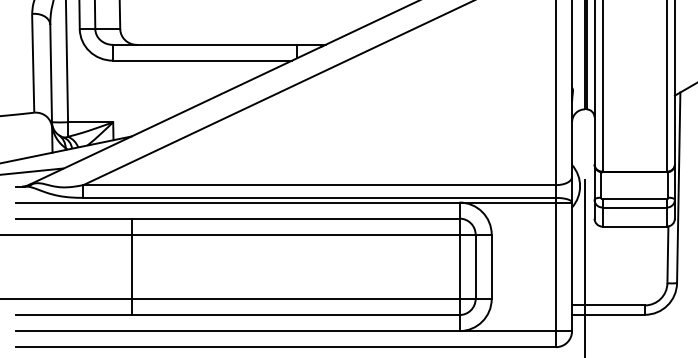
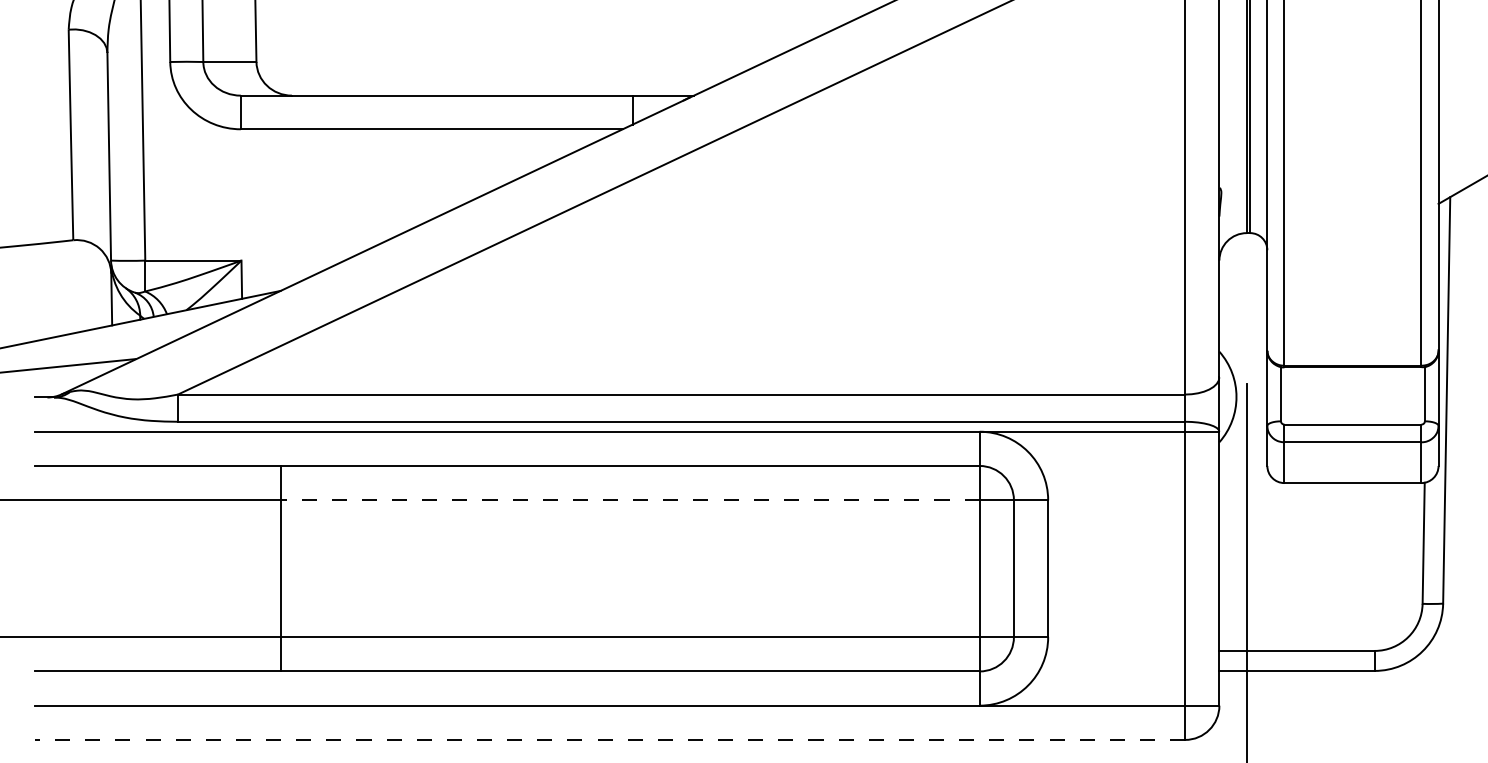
line: (295, 234) -> (629, 499), solid -> dashed
line: (286, 347) -> (610, 740), solid -> dashed

